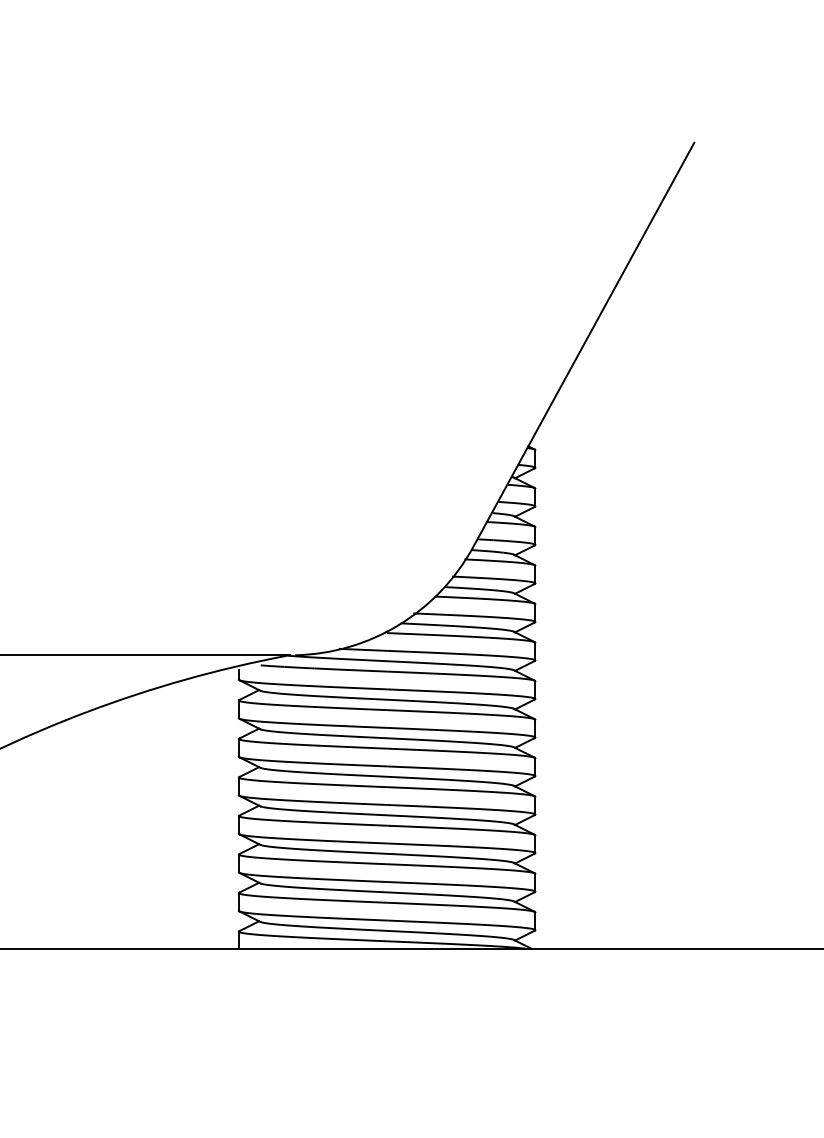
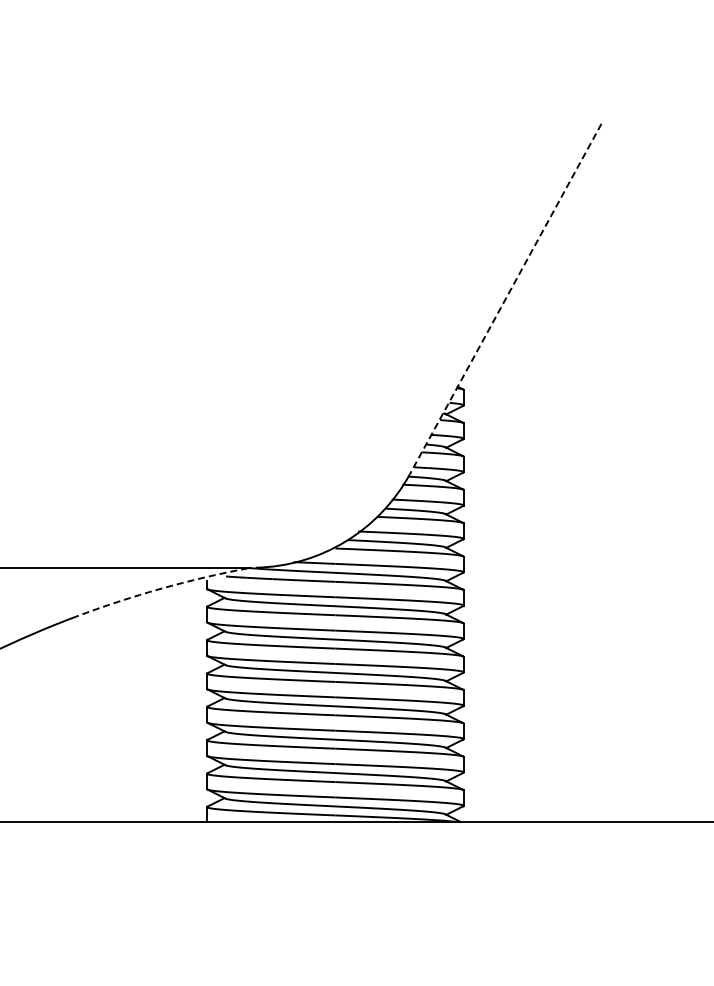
line: (583, 345) -> (505, 299), solid -> dashed
arc: (186, 679) -> (161, 588), solid -> dashed

